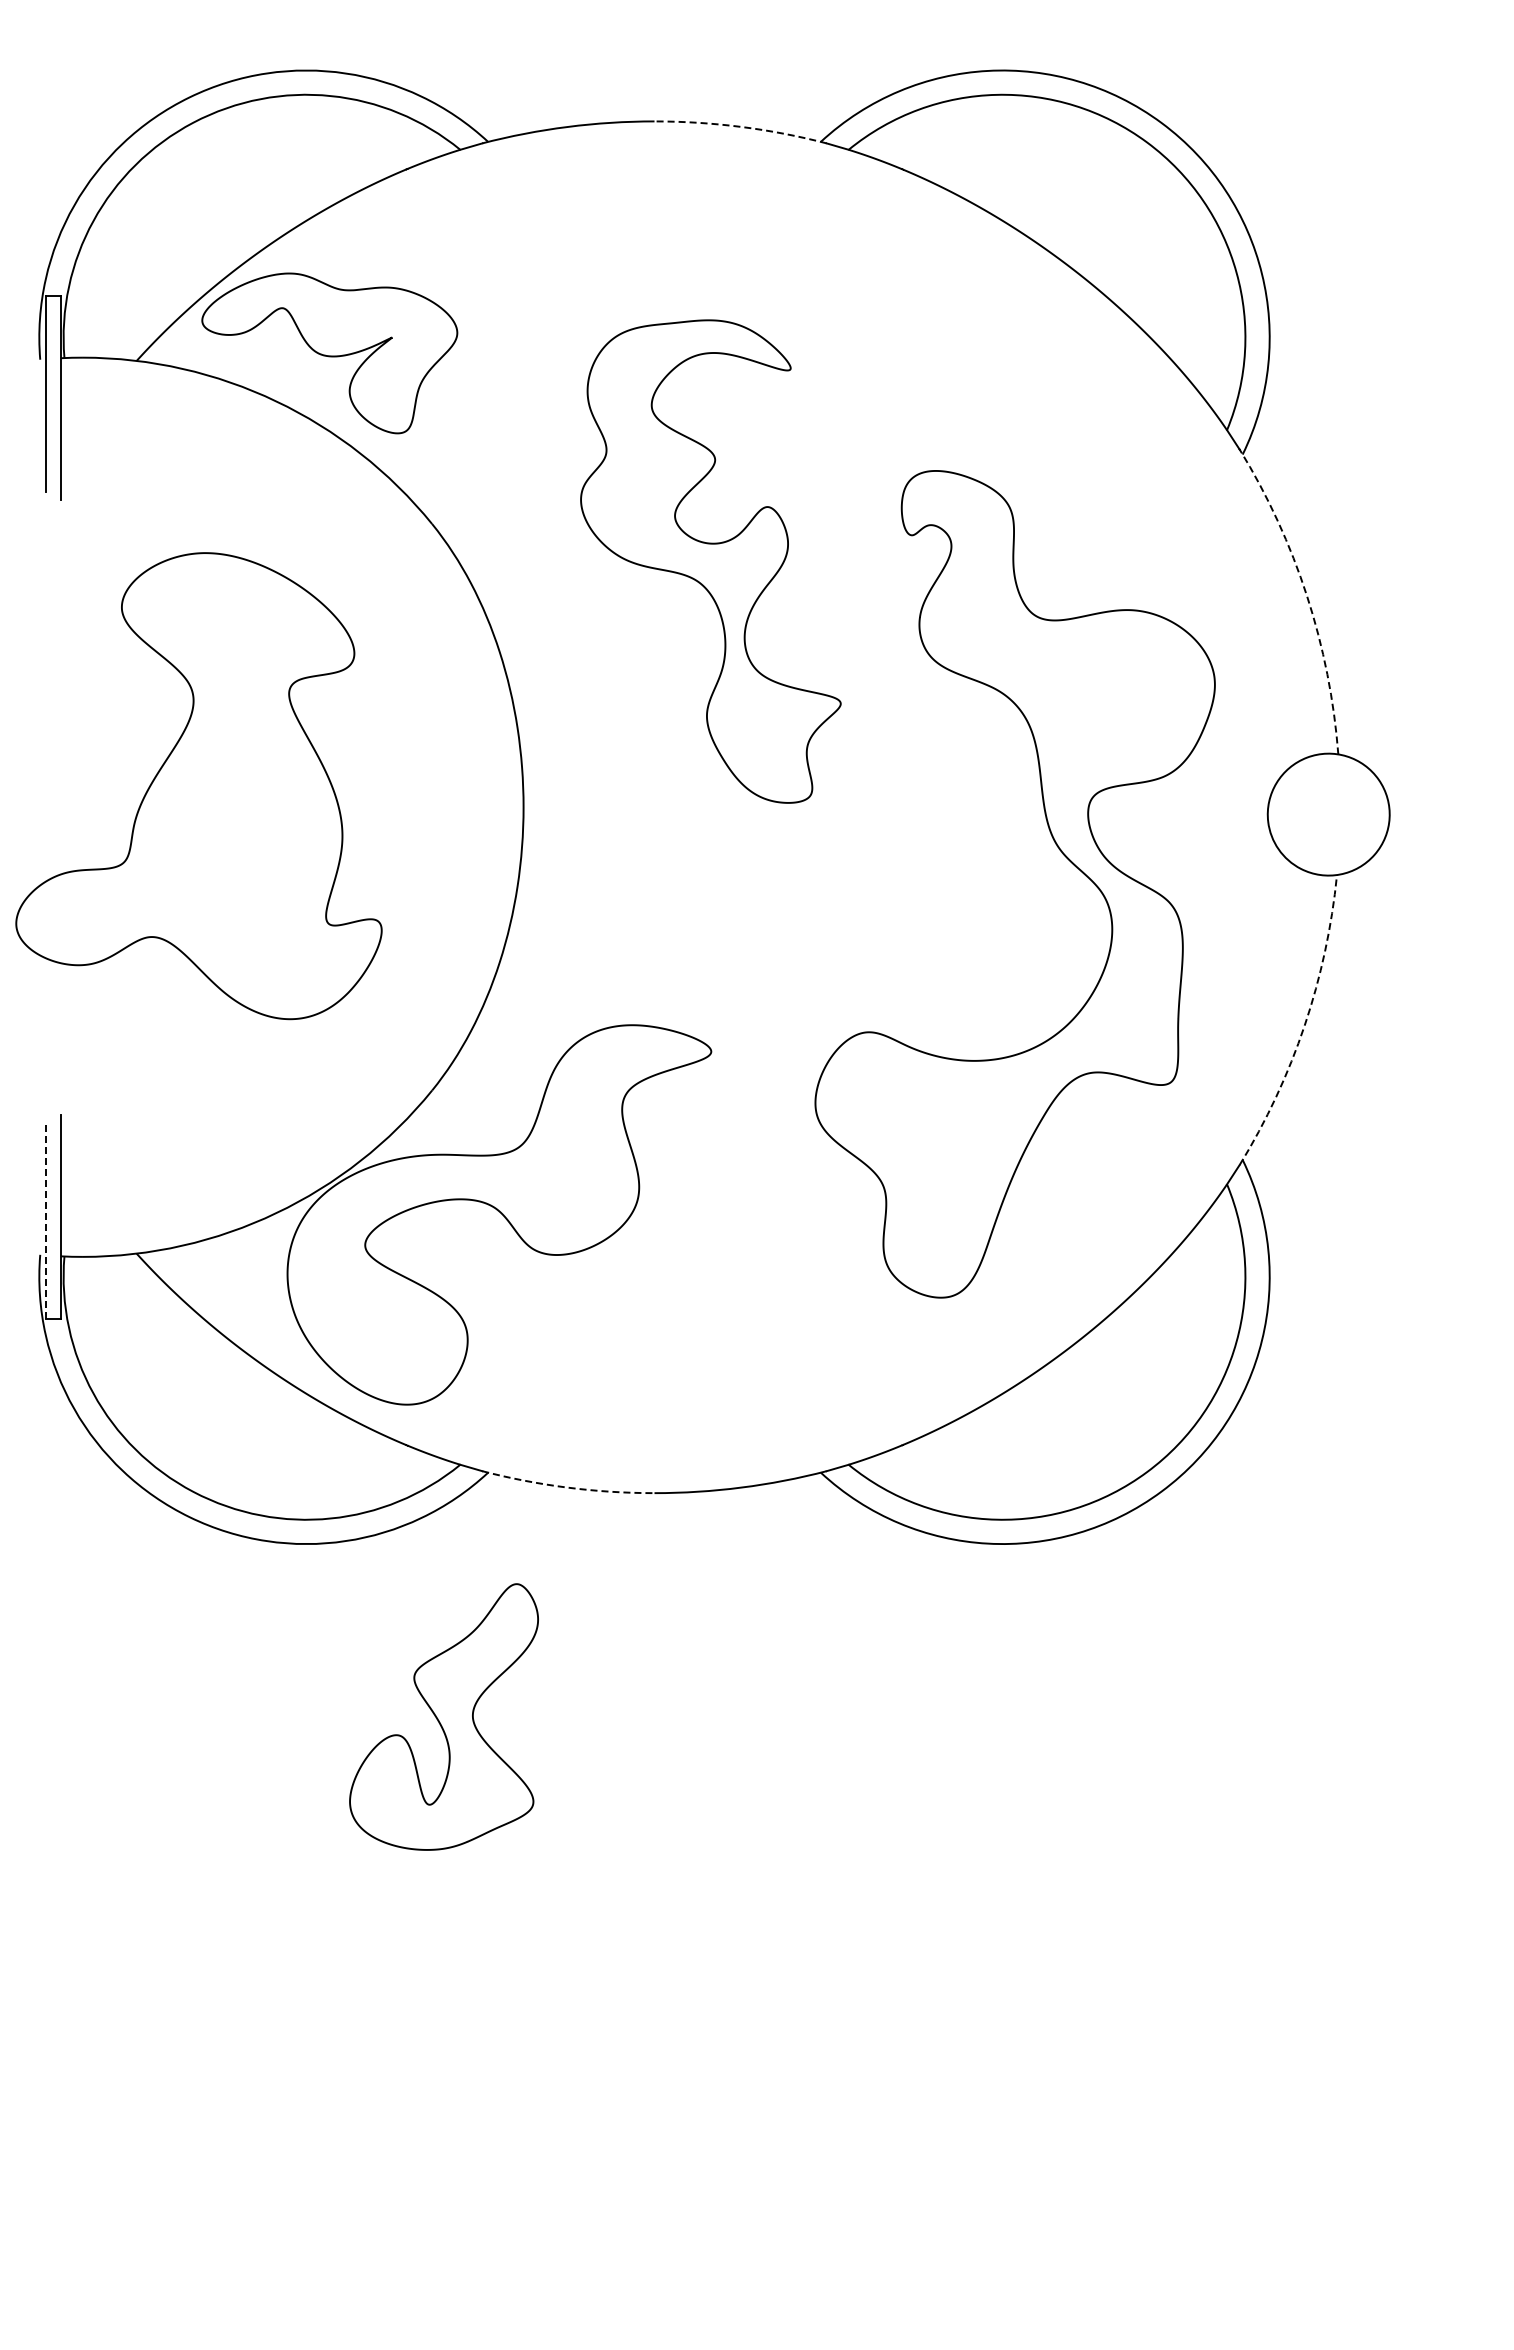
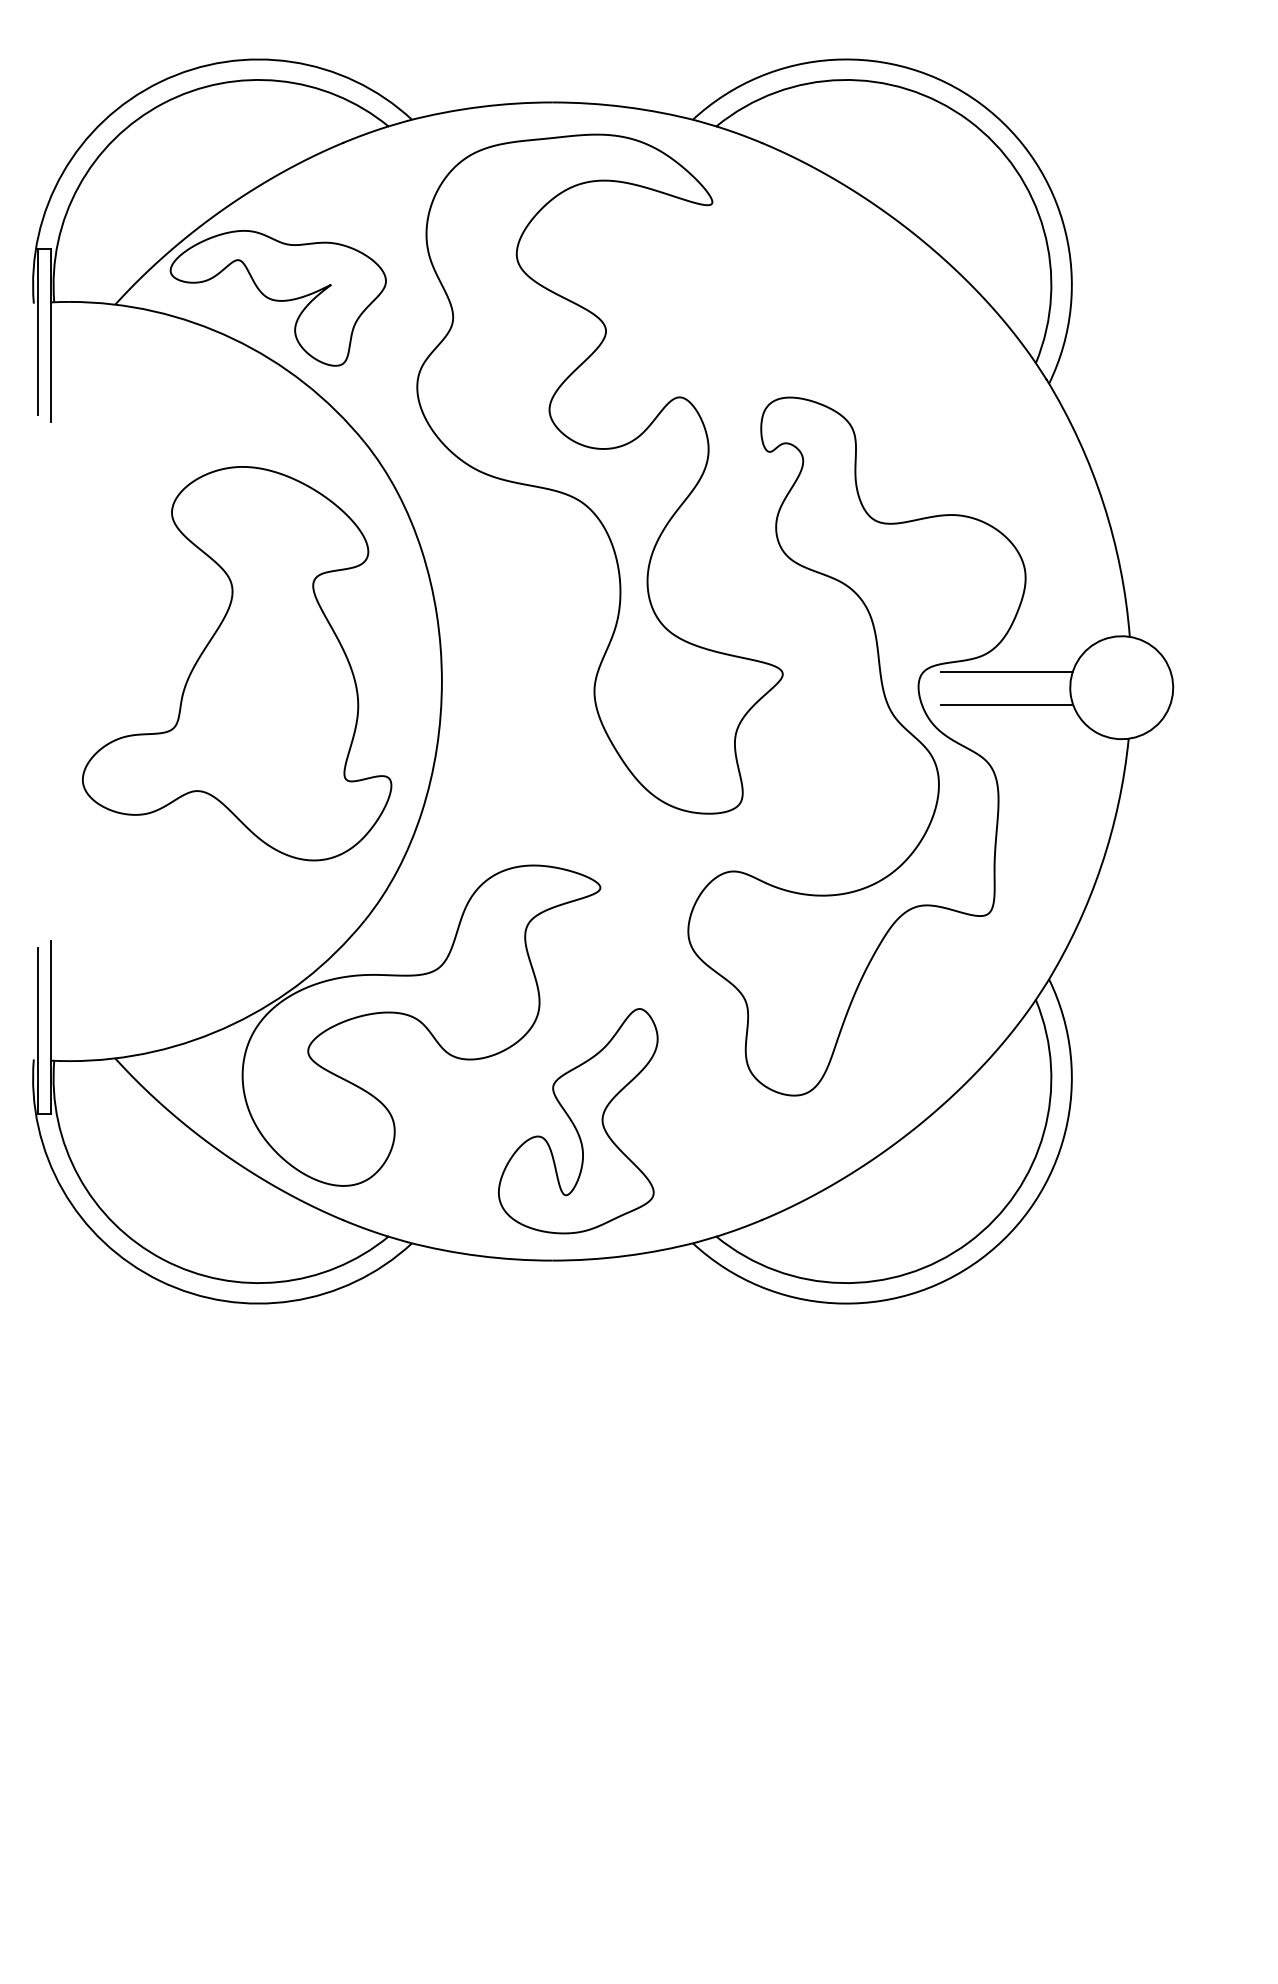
arc: (741, 126) -> (625, 106), dashed -> solid
part: (710, 561) -> (599, 474), size x1.67
arc: (1307, 596) -> (1103, 503), dashed -> solid
part: (198, 786) -> (236, 663), moved
line: (1192, 795) -> (1006, 671), added
line: (1193, 835) -> (1007, 705), added
arc: (1304, 1025) -> (1101, 865), dashed -> solid
line: (45, 1220) -> (38, 1030), dashed -> solid
arc: (567, 1487) -> (479, 1255), dashed -> solid
part: (443, 1716) -> (577, 1120), moved

